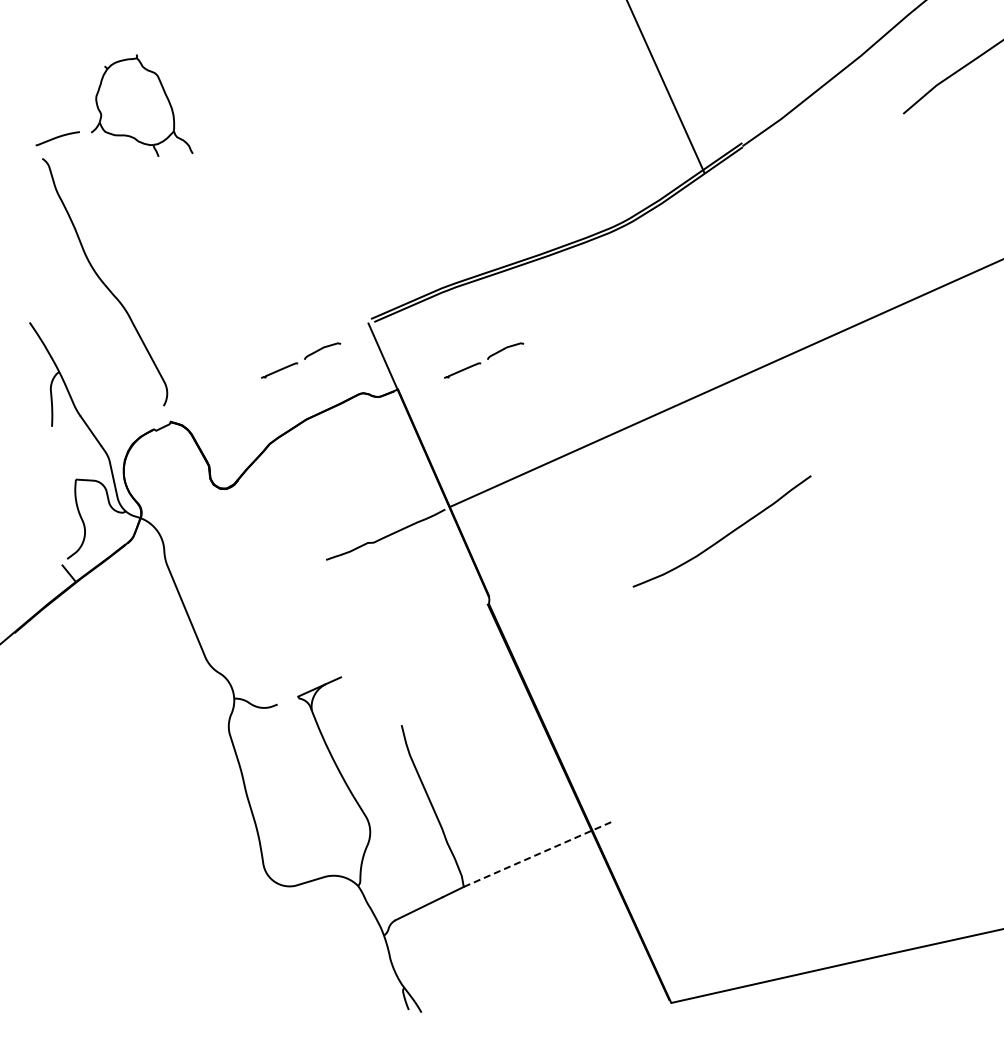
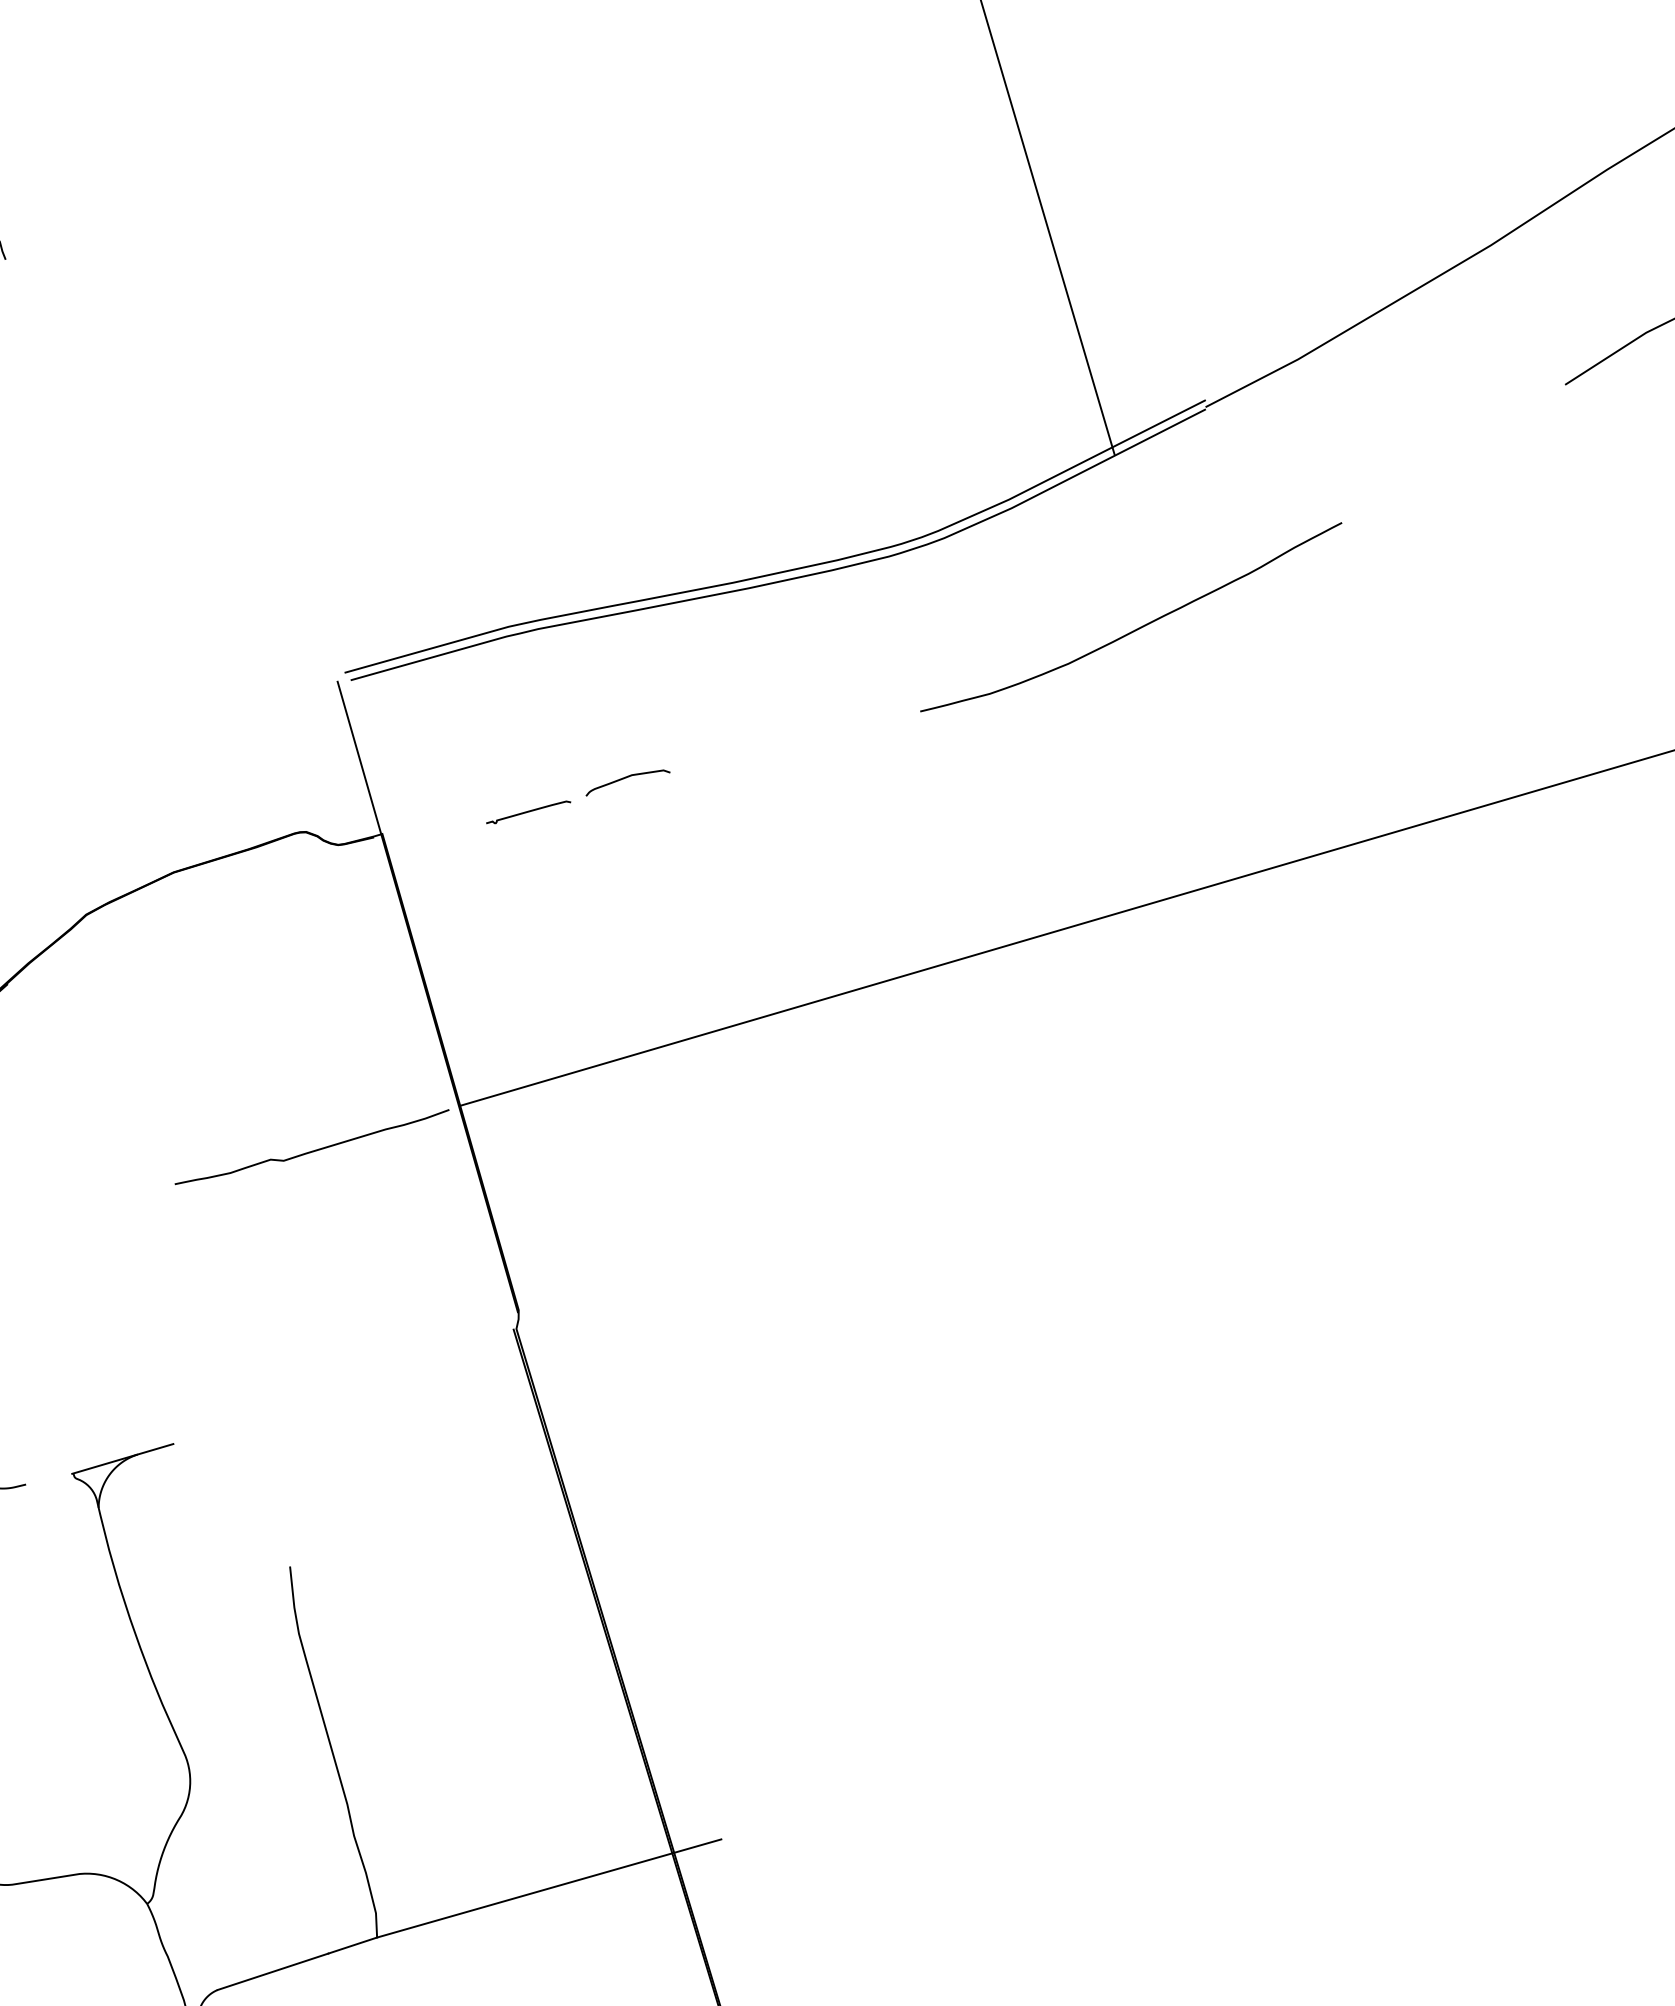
part: (301, 360) -> (180, 742), removed
curve: (723, 536) -> (1132, 628), moved
line: (538, 854) -> (549, 1889), dashed -> solid

